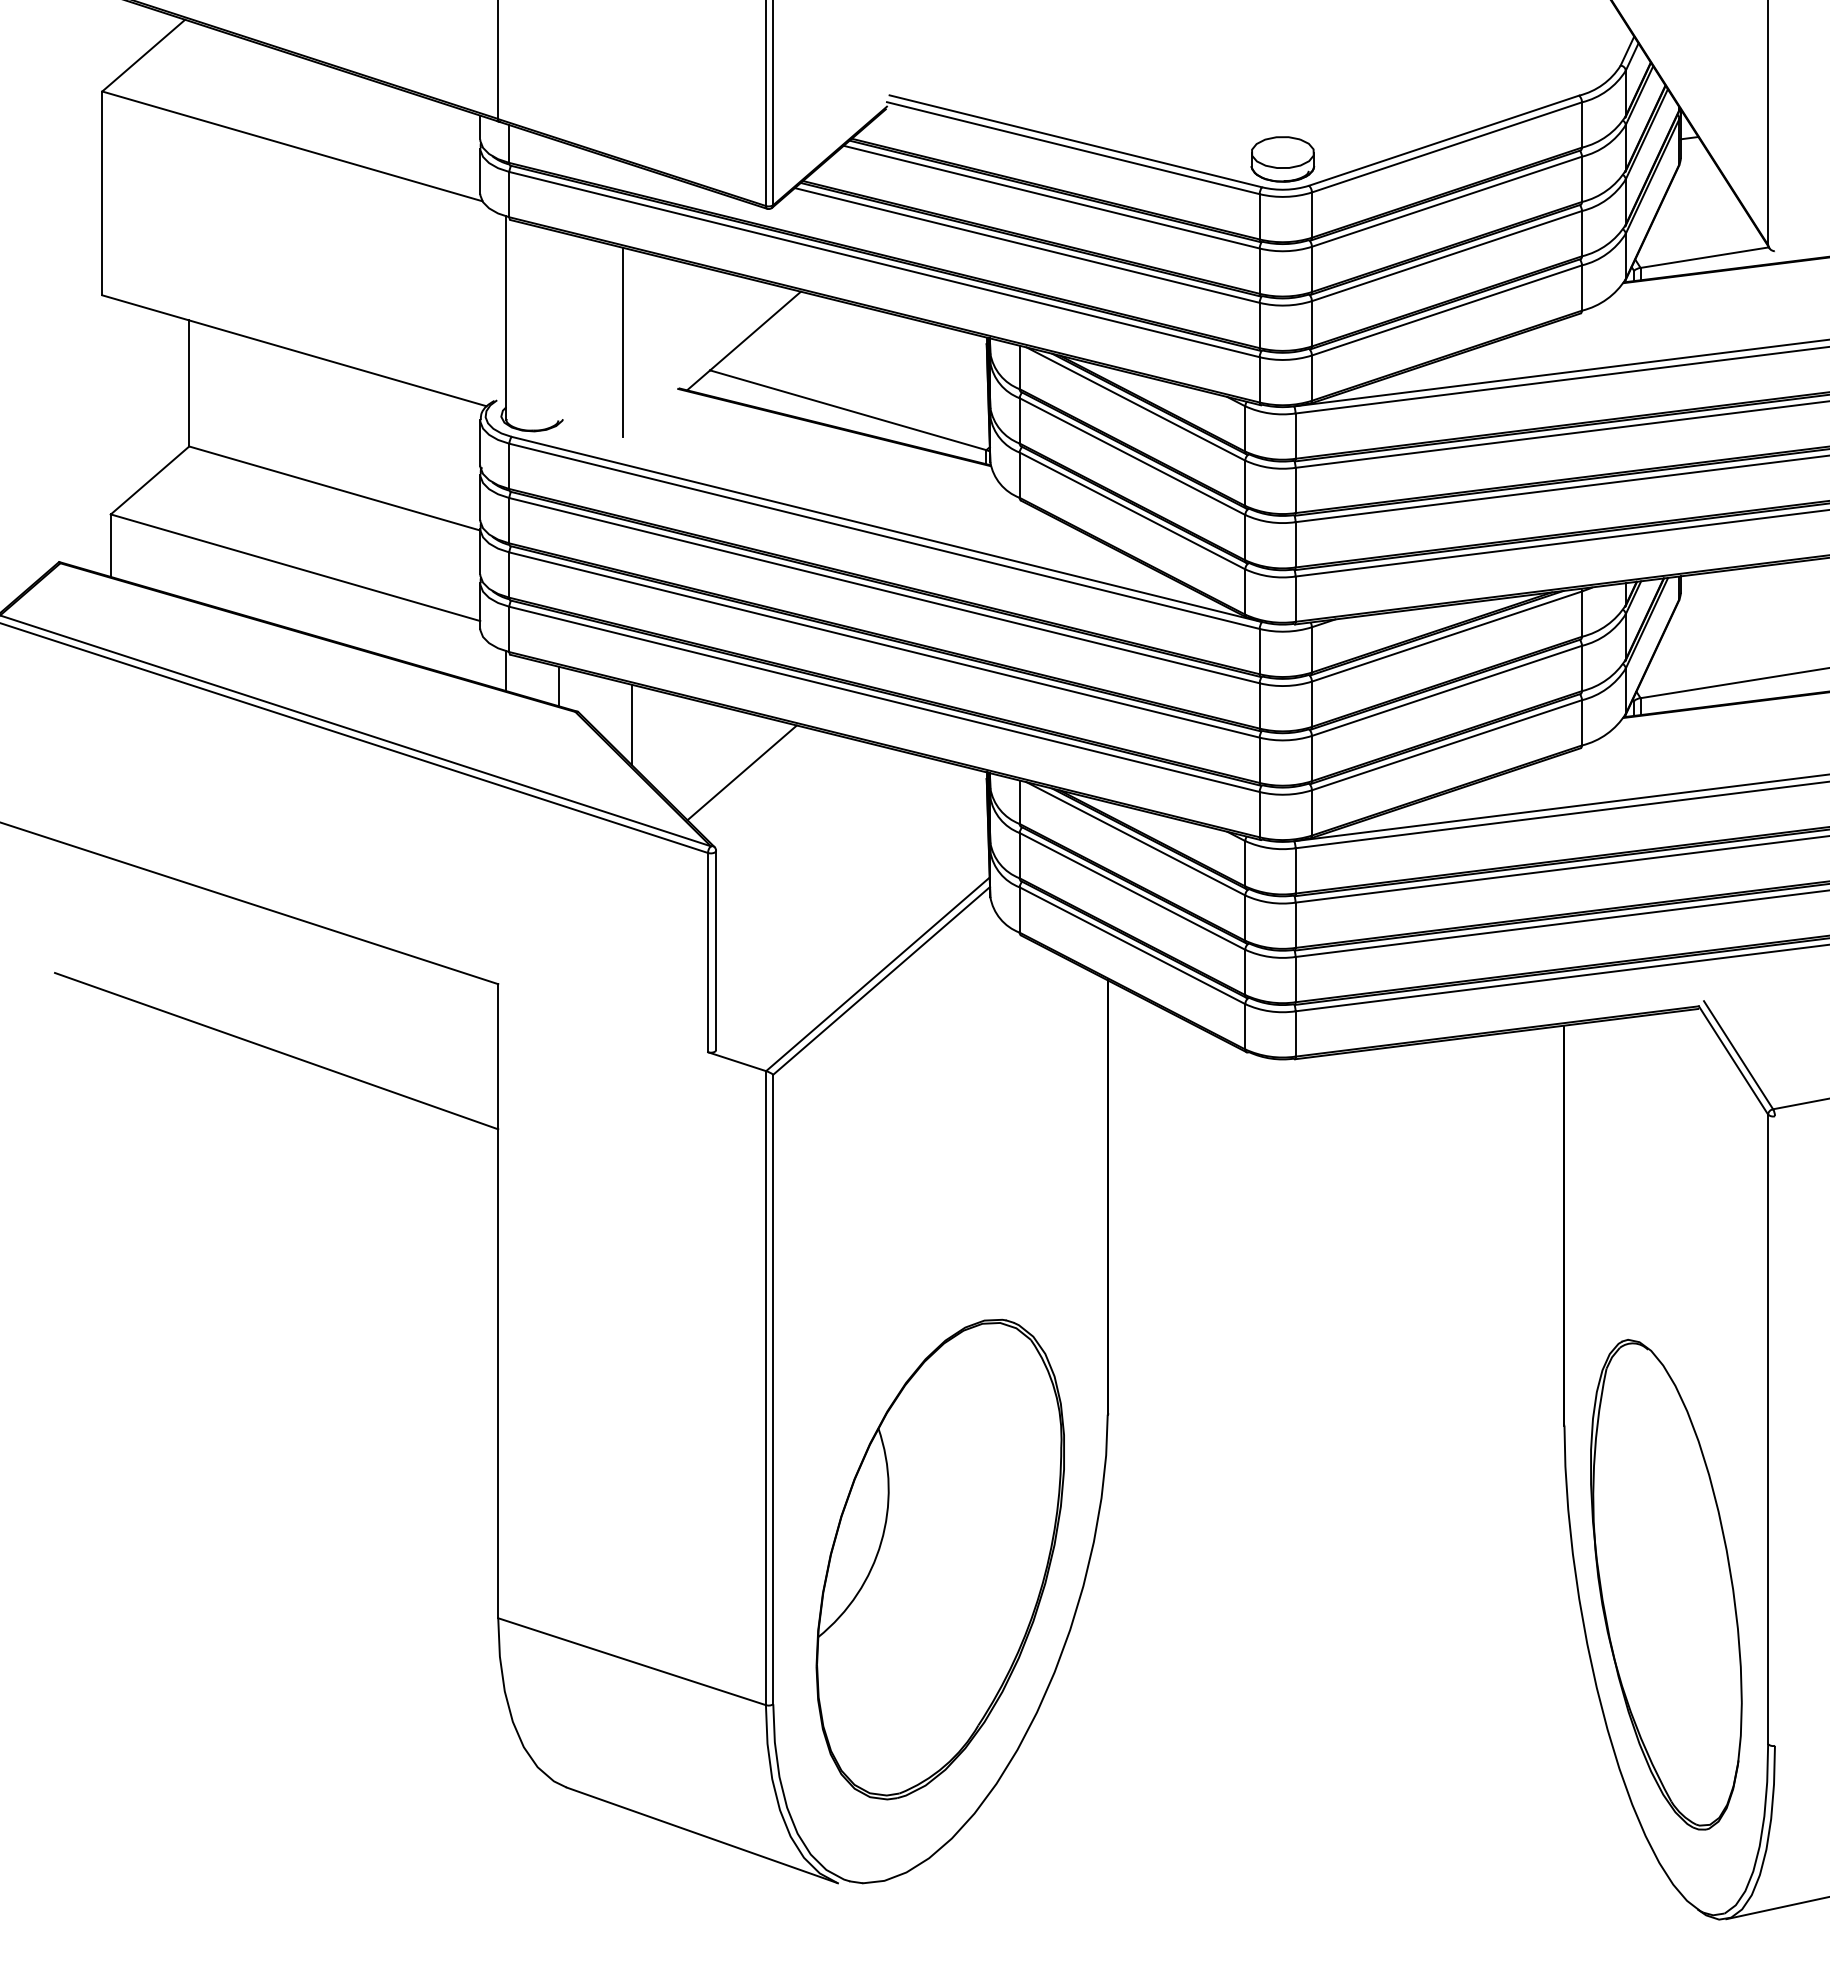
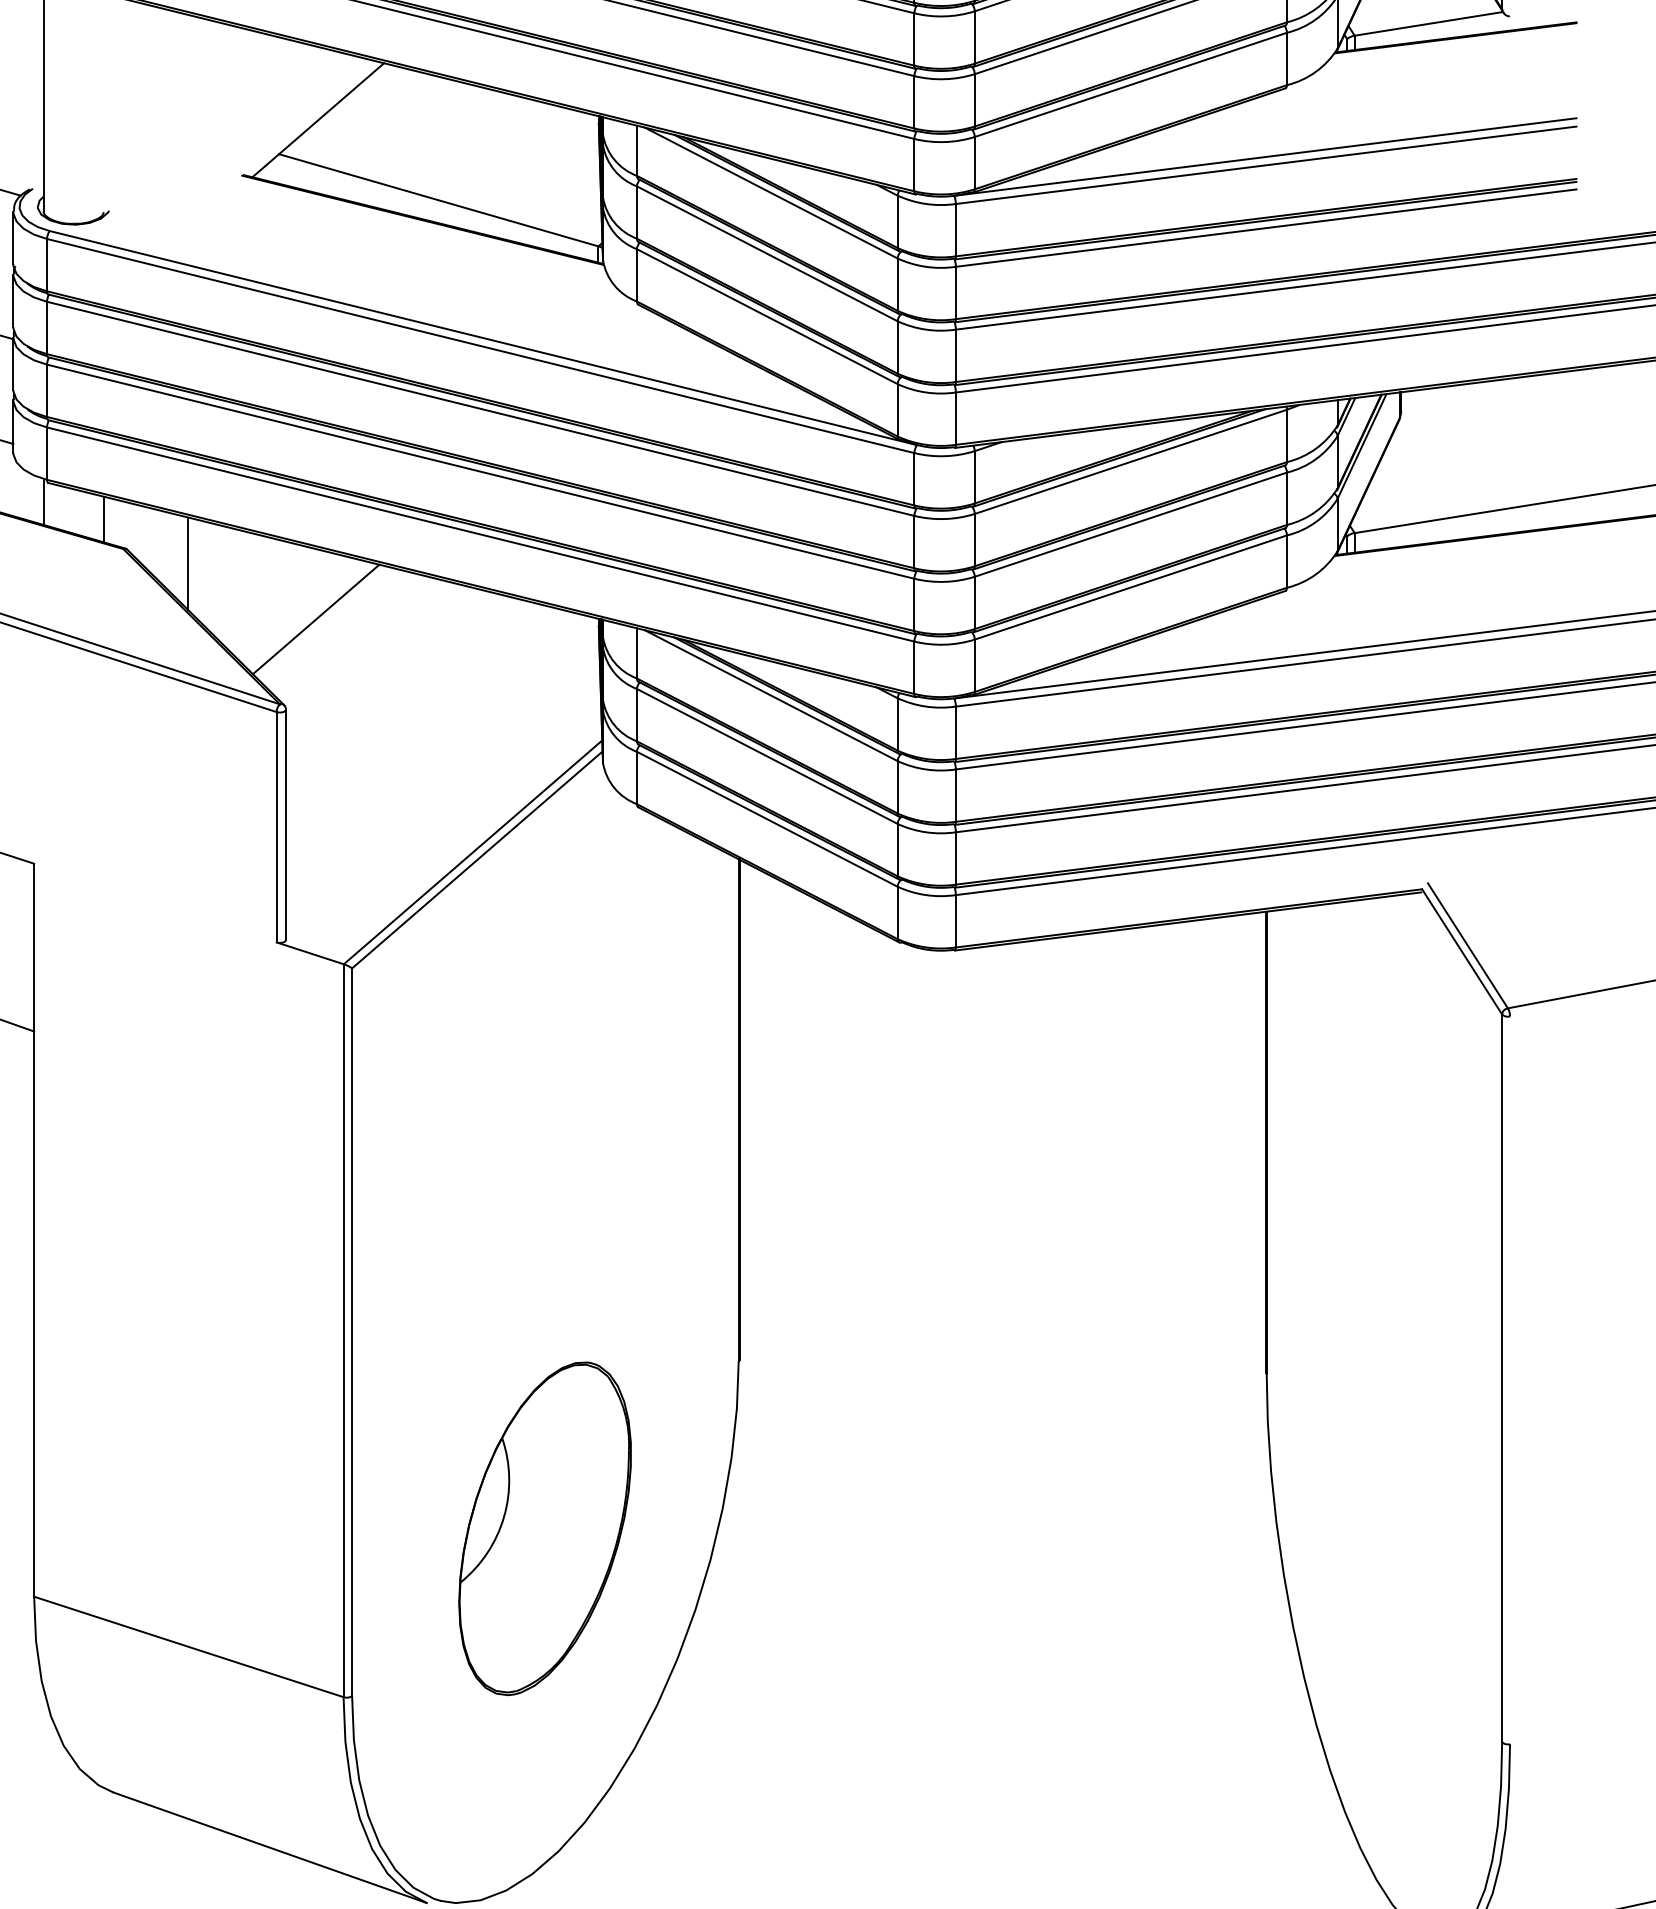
line: (623, 341) -> (178, 120), removed
part: (939, 1559) -> (544, 1528), size x0.6
part: (1666, 1584) -> (1384, 1557), removed

